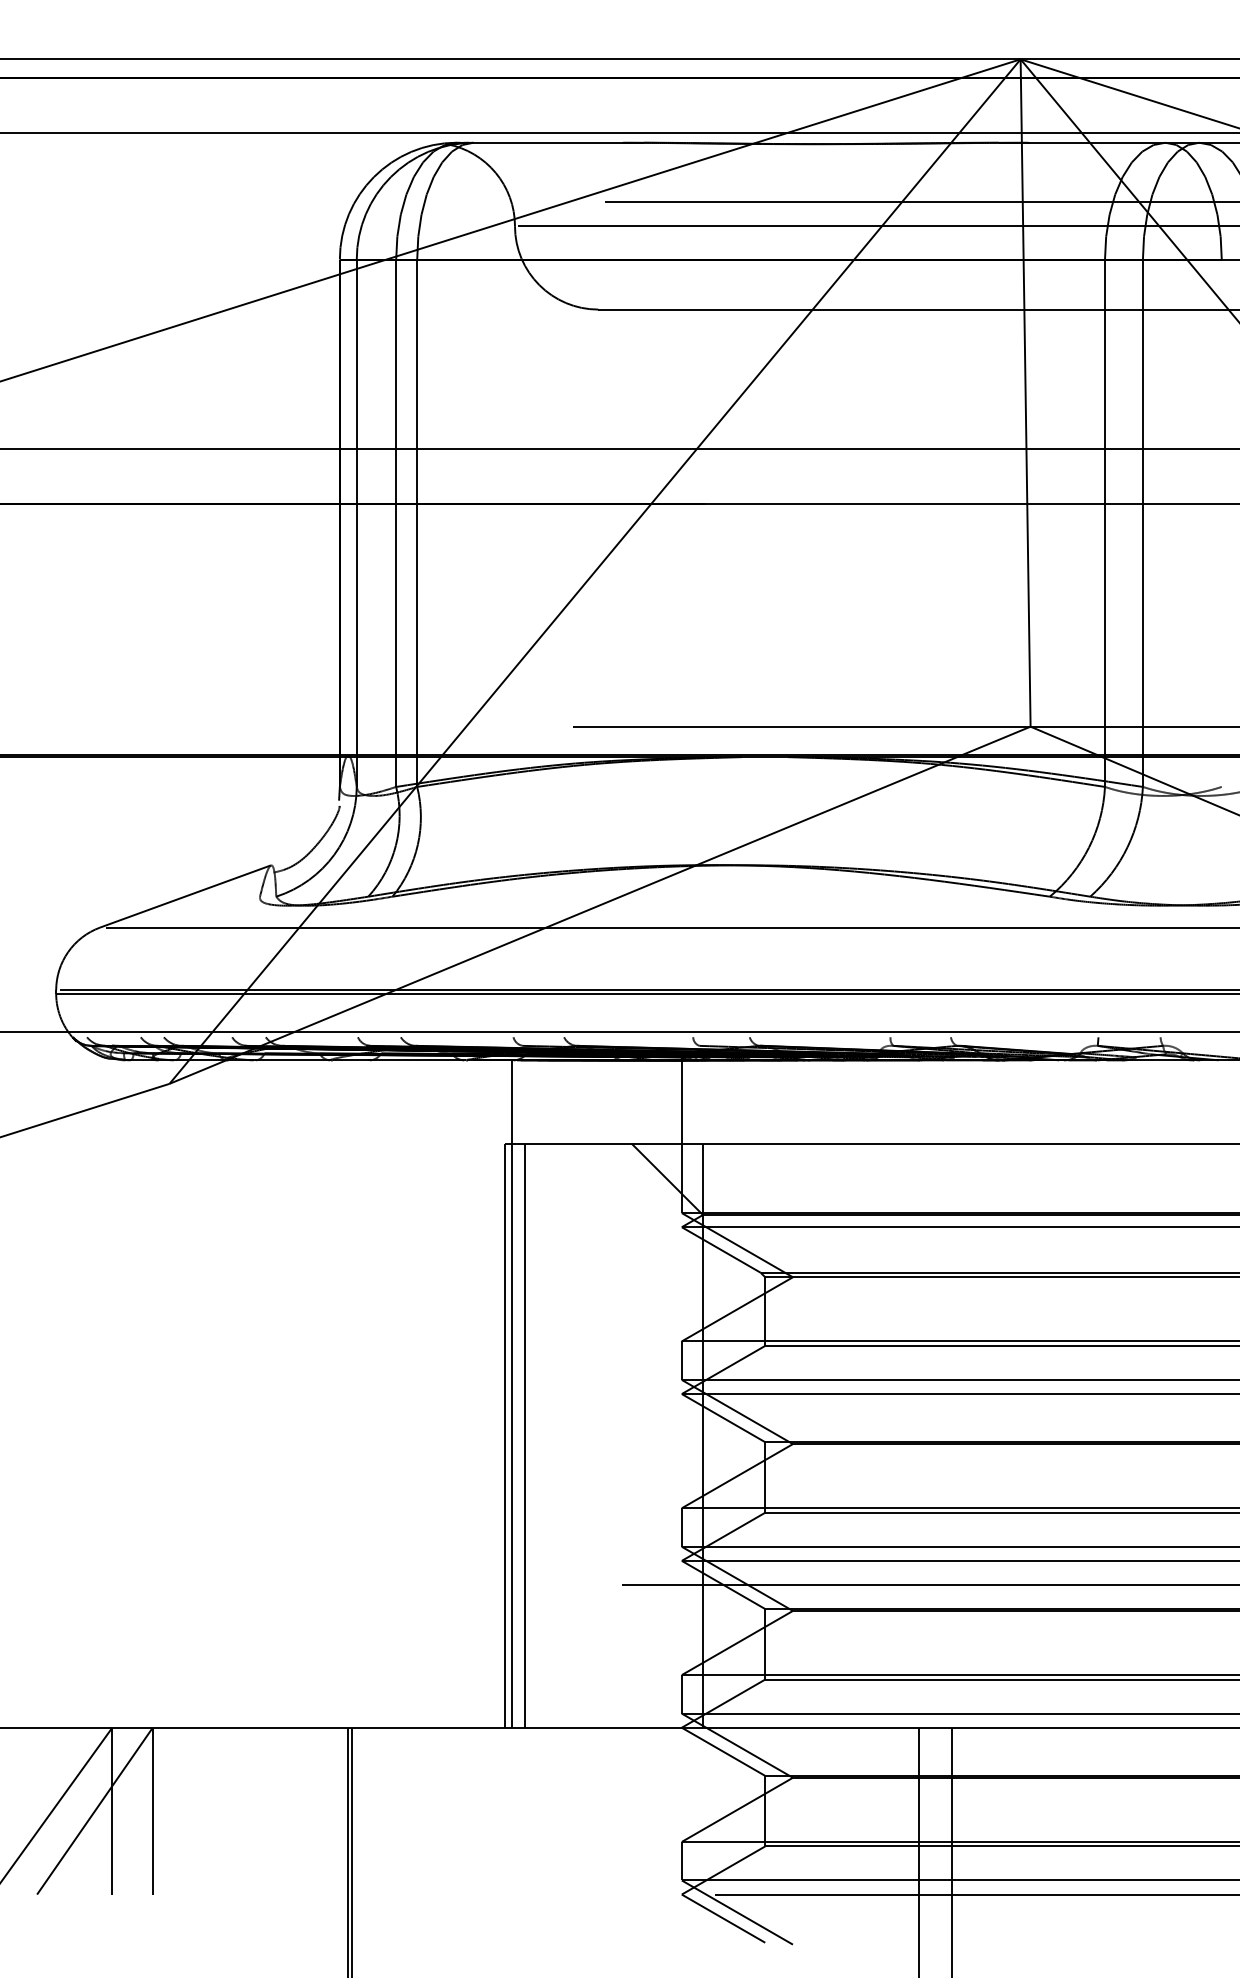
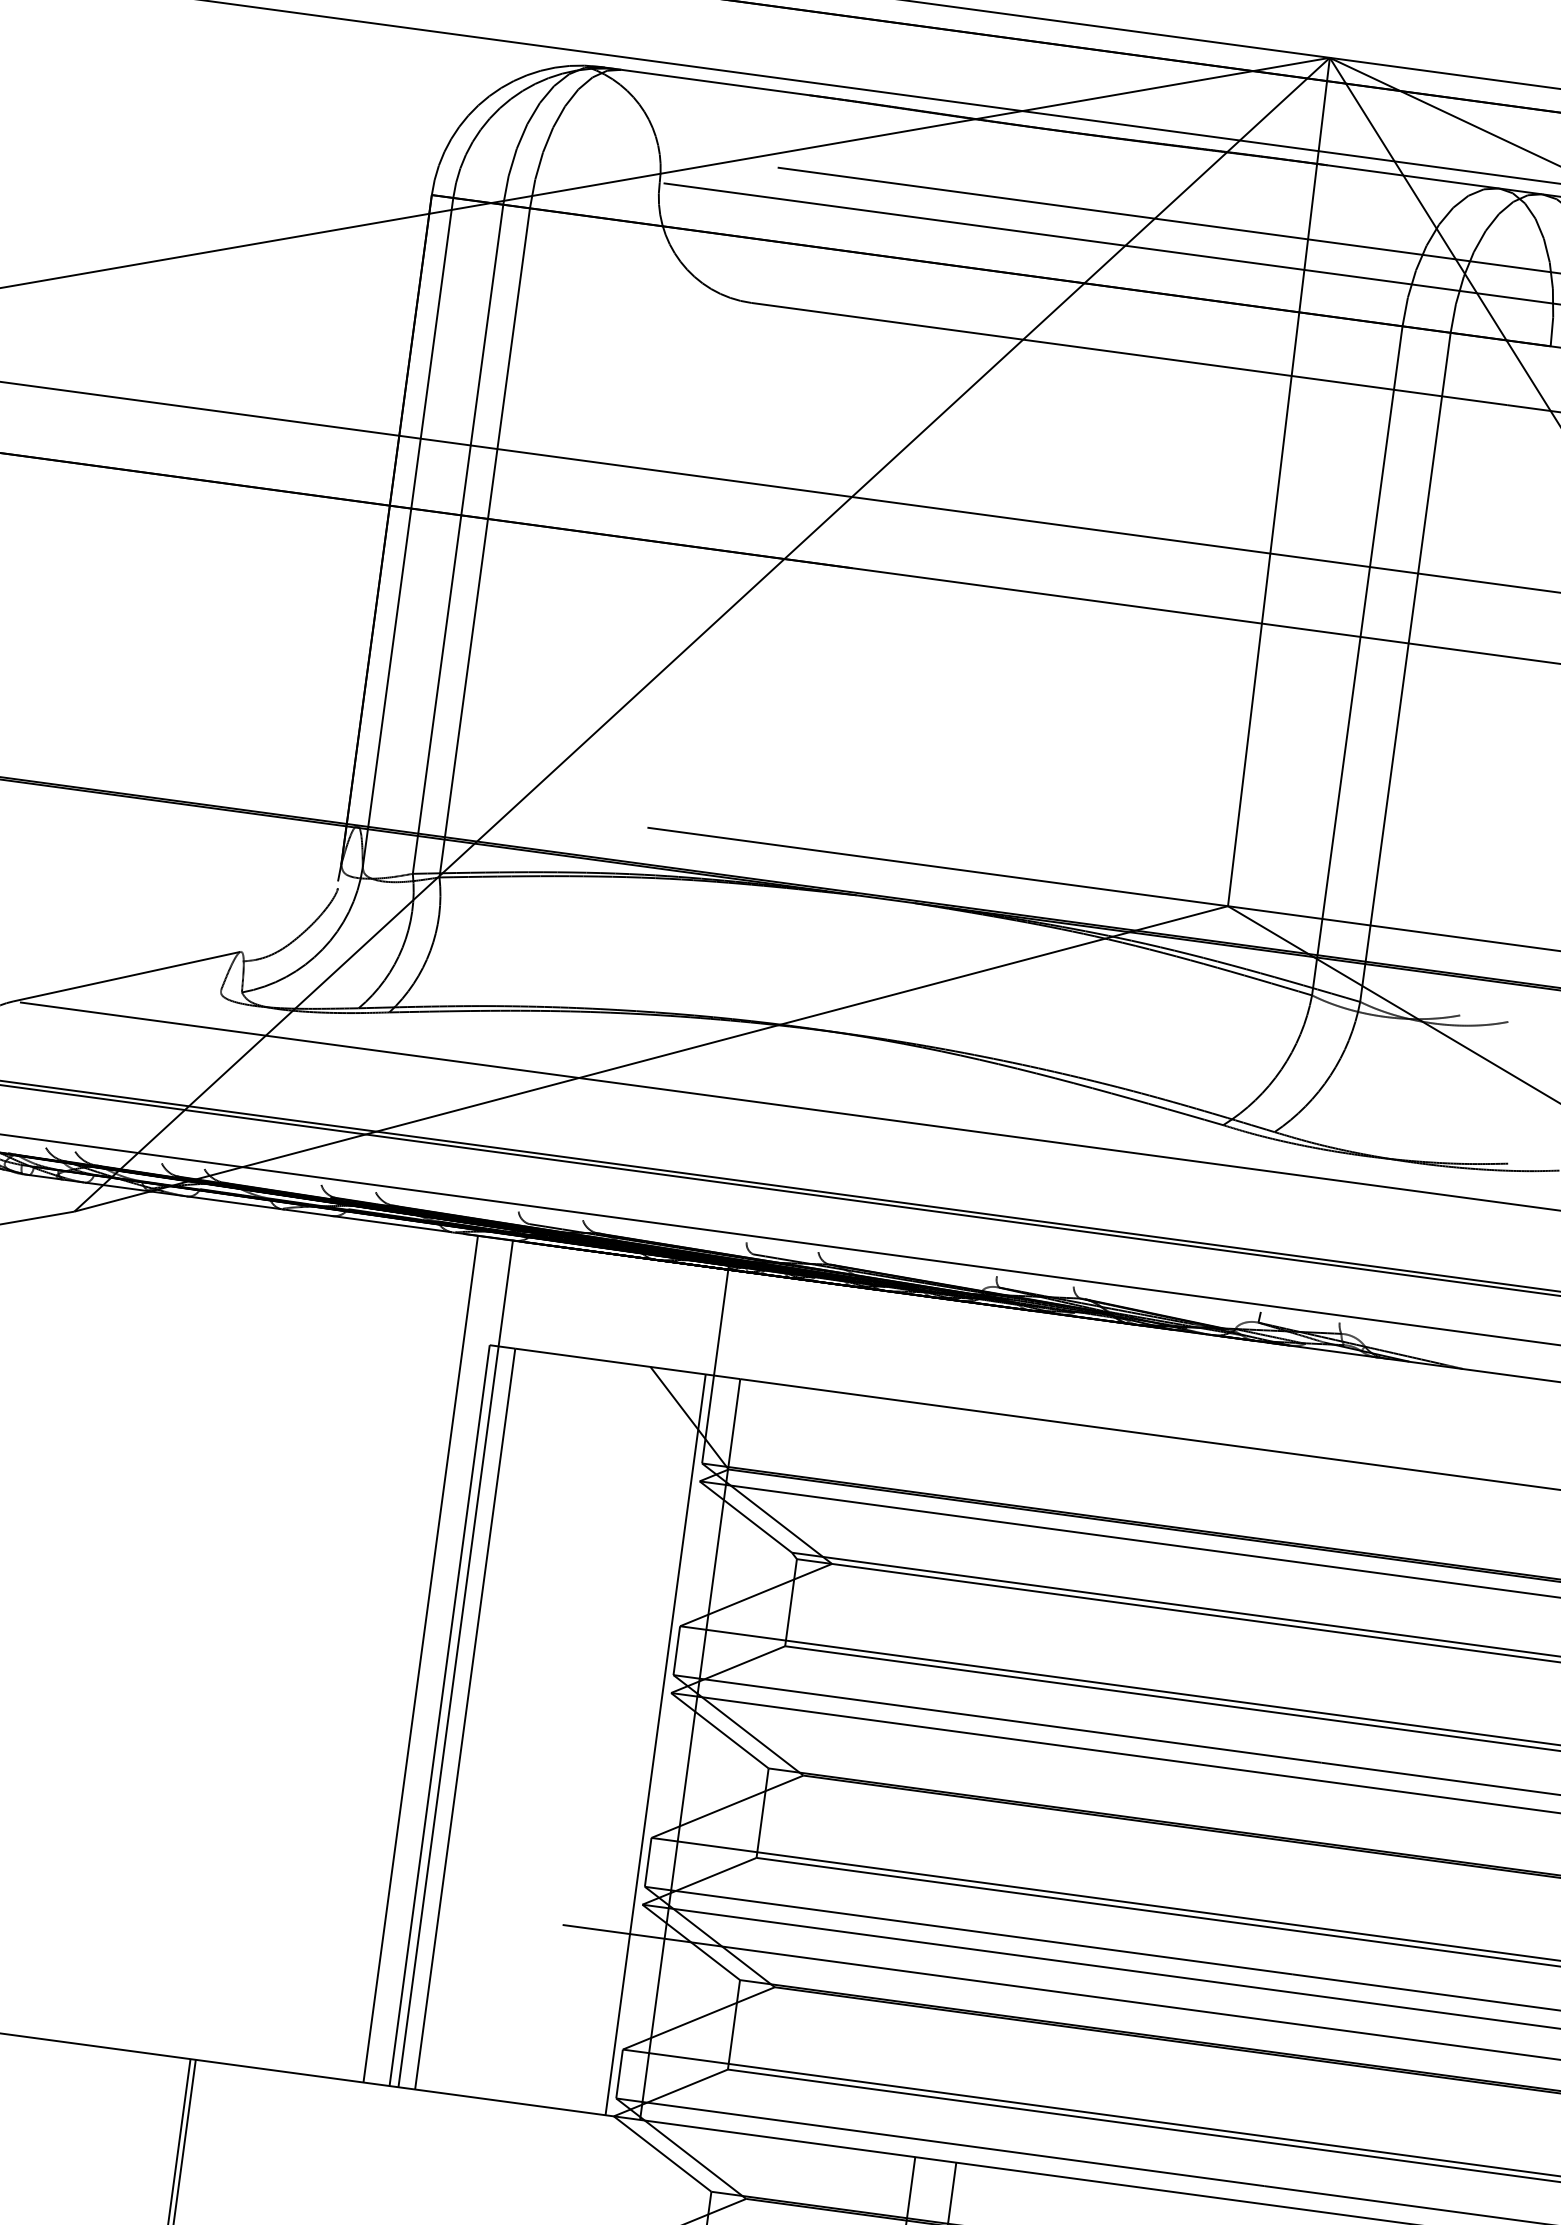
line: (484, 1393) -> (420, 1658), added
line: (675, 1435) -> (655, 1744), added

